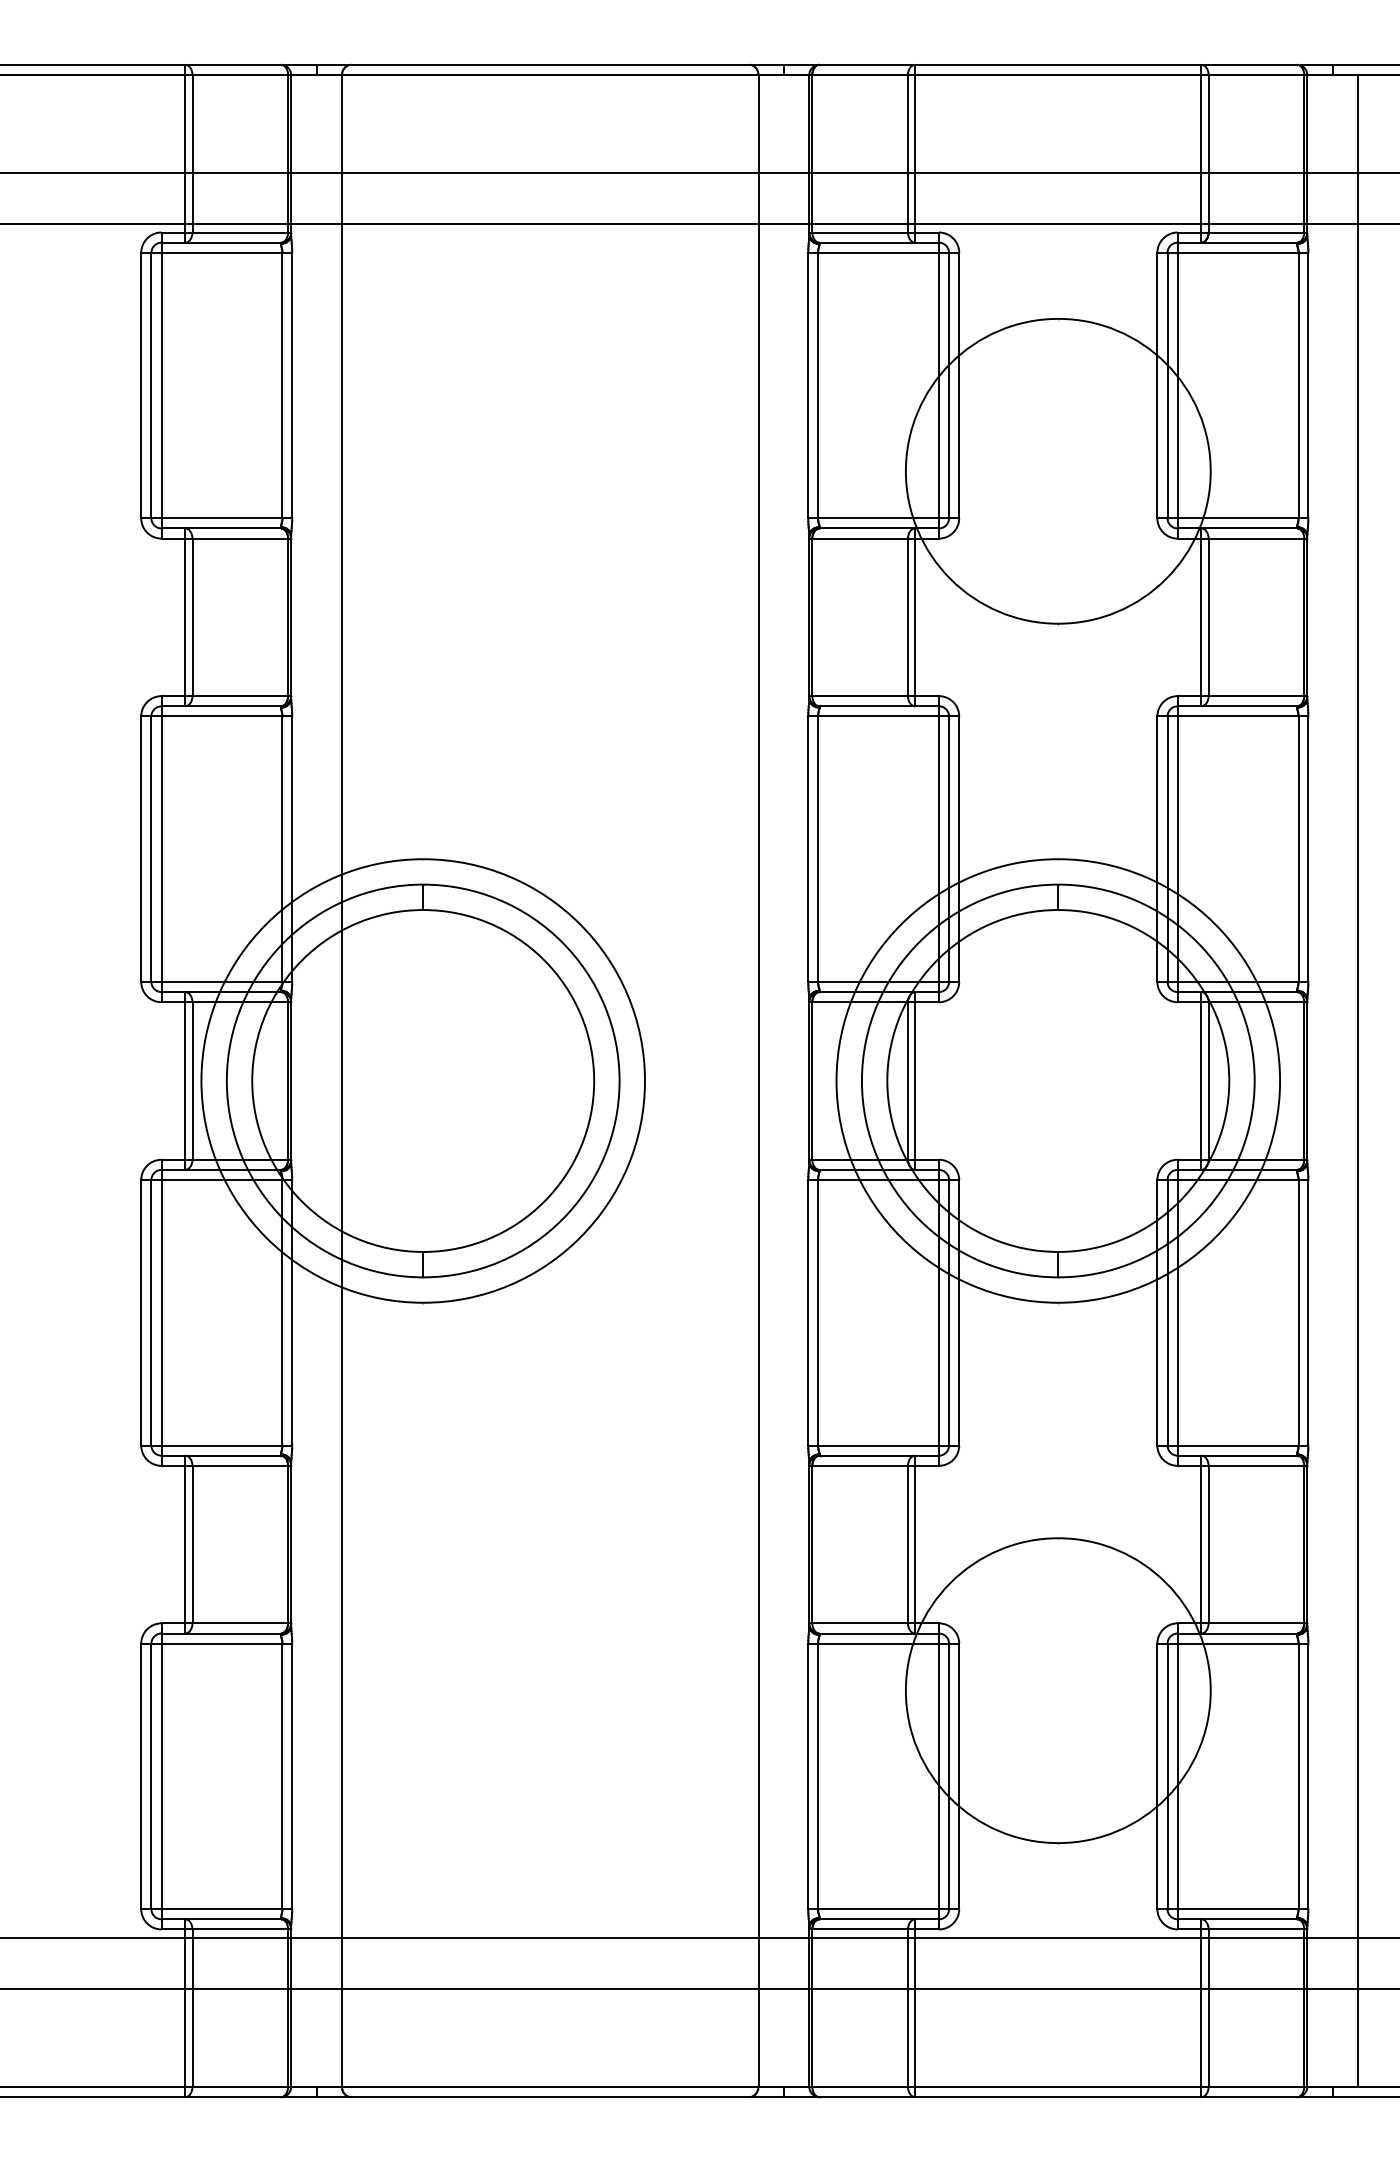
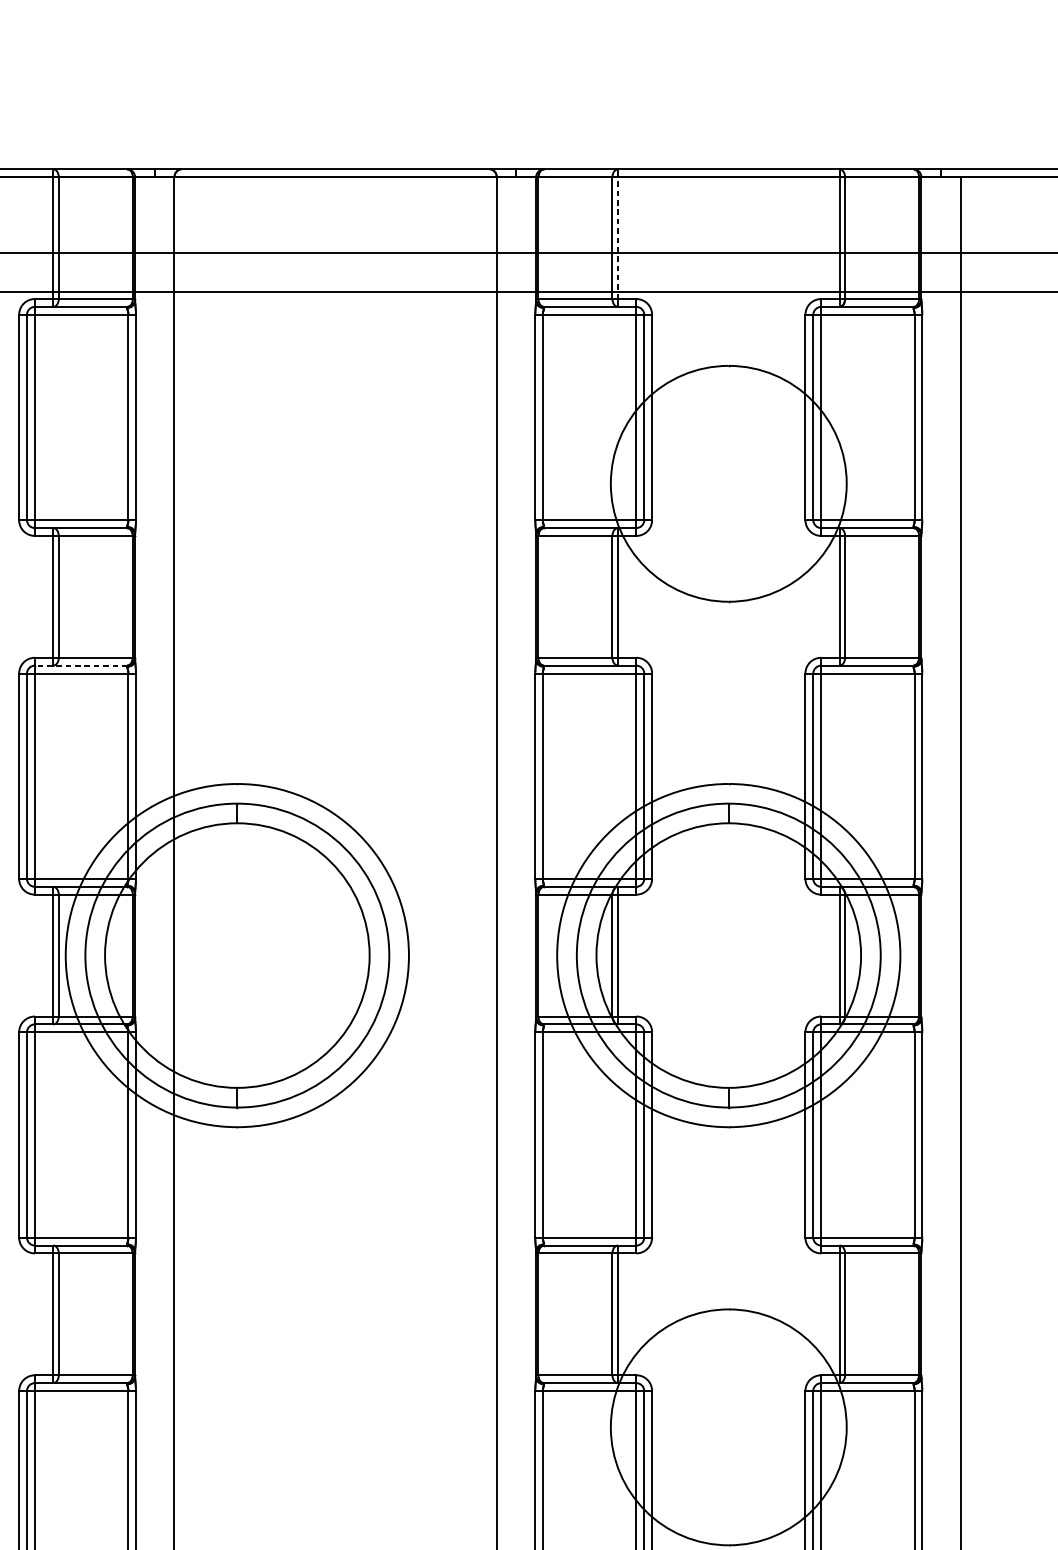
line: (915, 153) -> (618, 237), solid -> dashed
line: (221, 706) -> (81, 665), solid -> dashed

